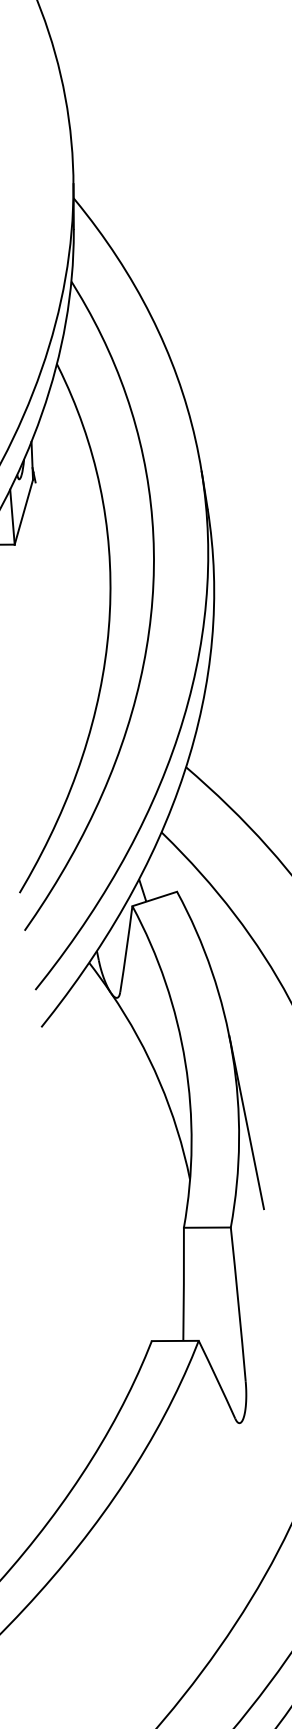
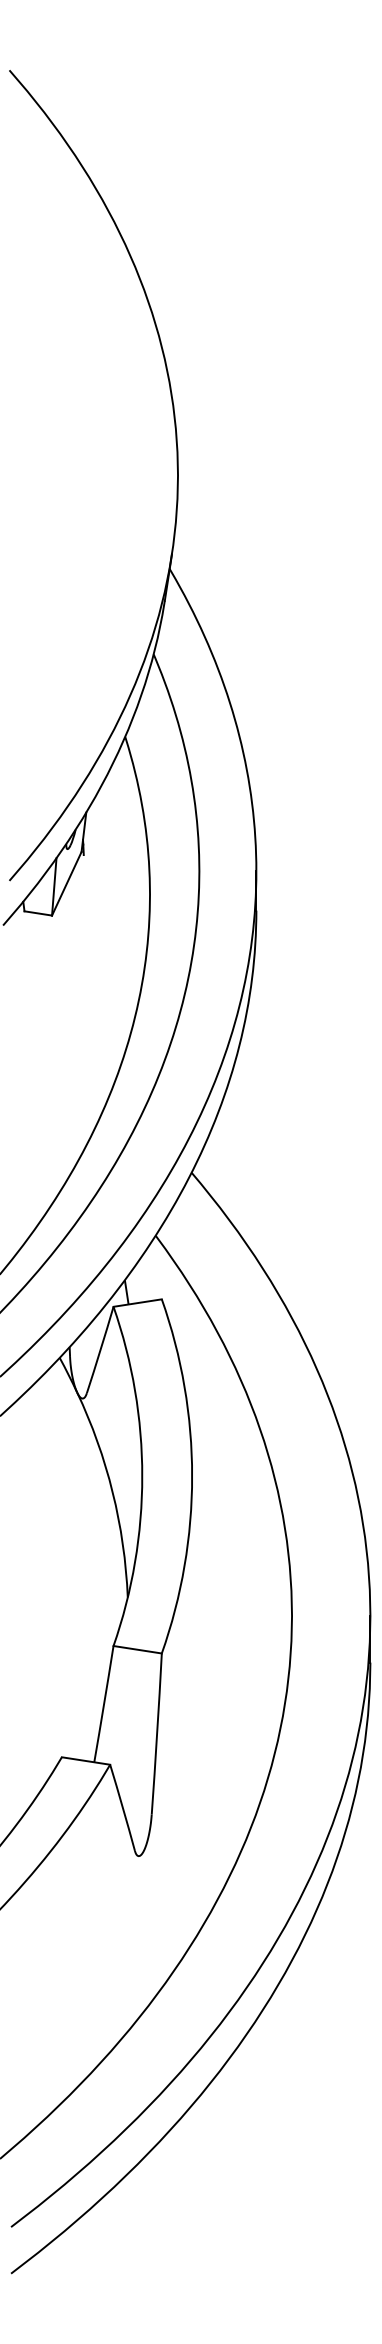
line: (245, 1123) -> (194, 1548), removed

